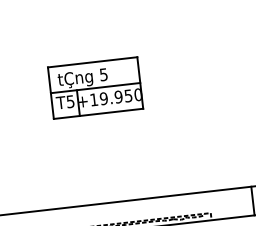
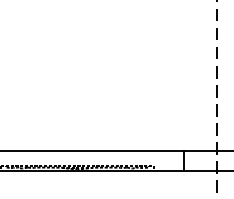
part: (95, 88) -> (82, 69), removed

